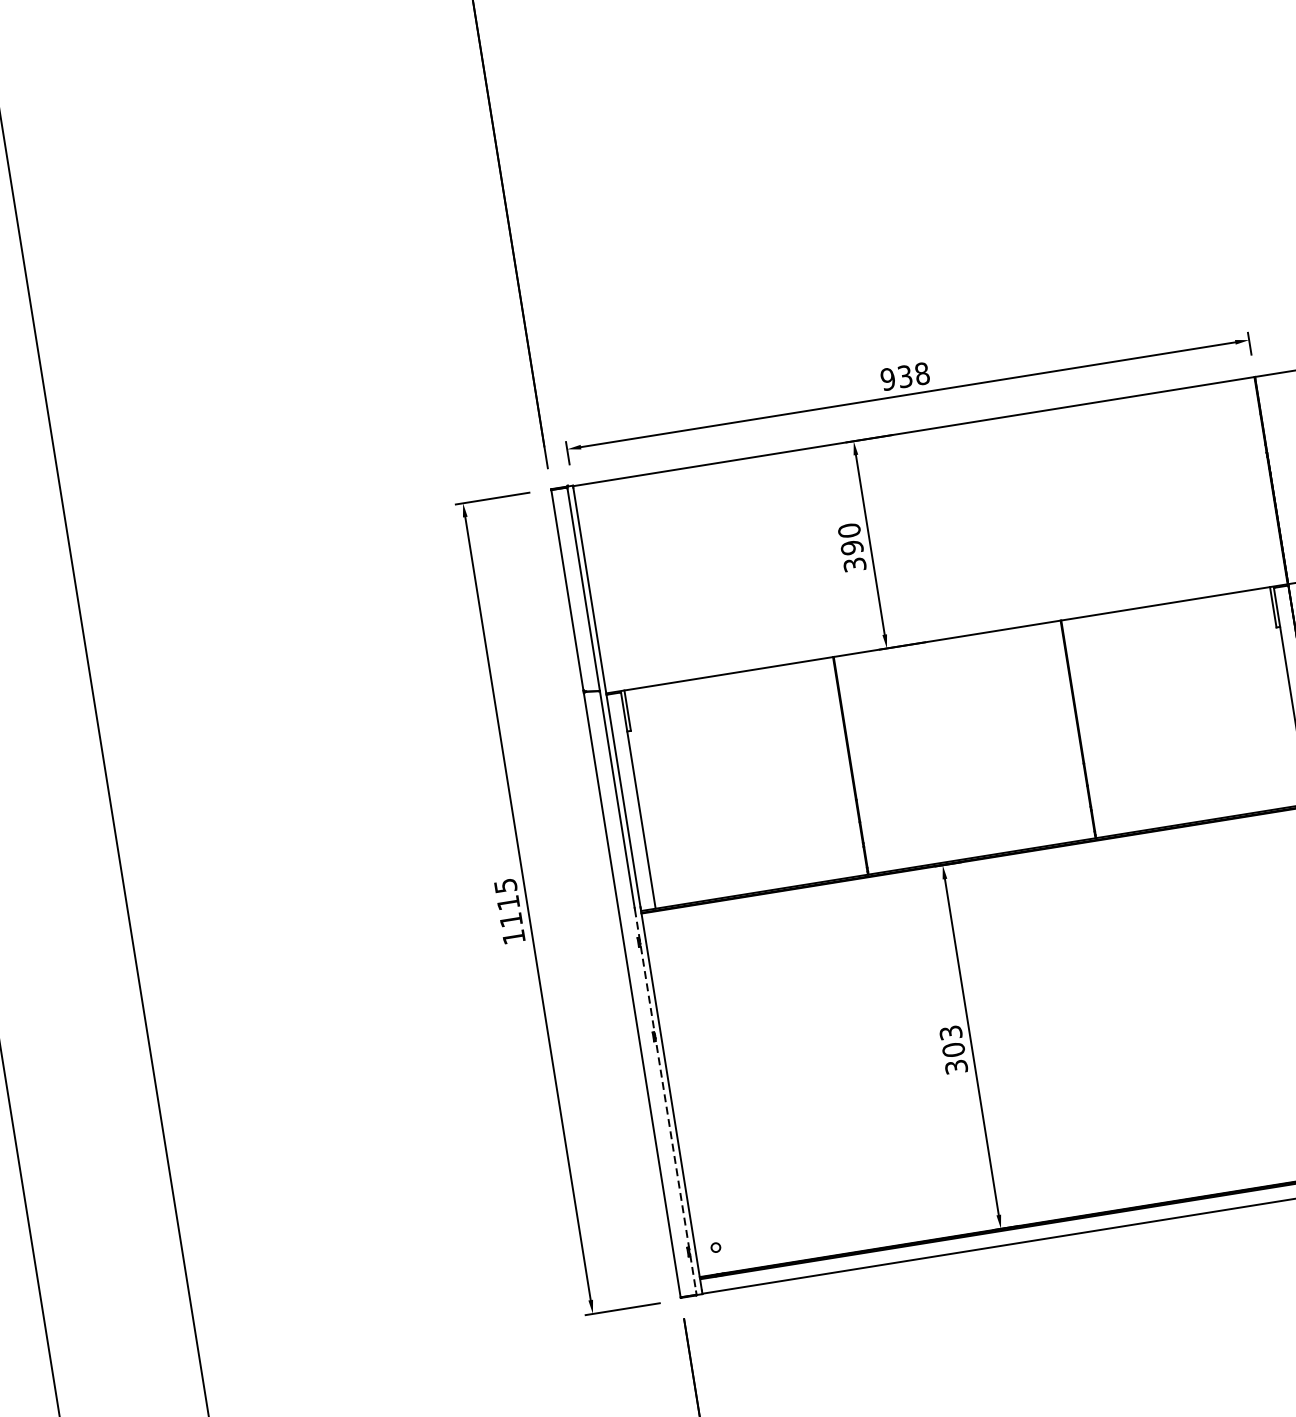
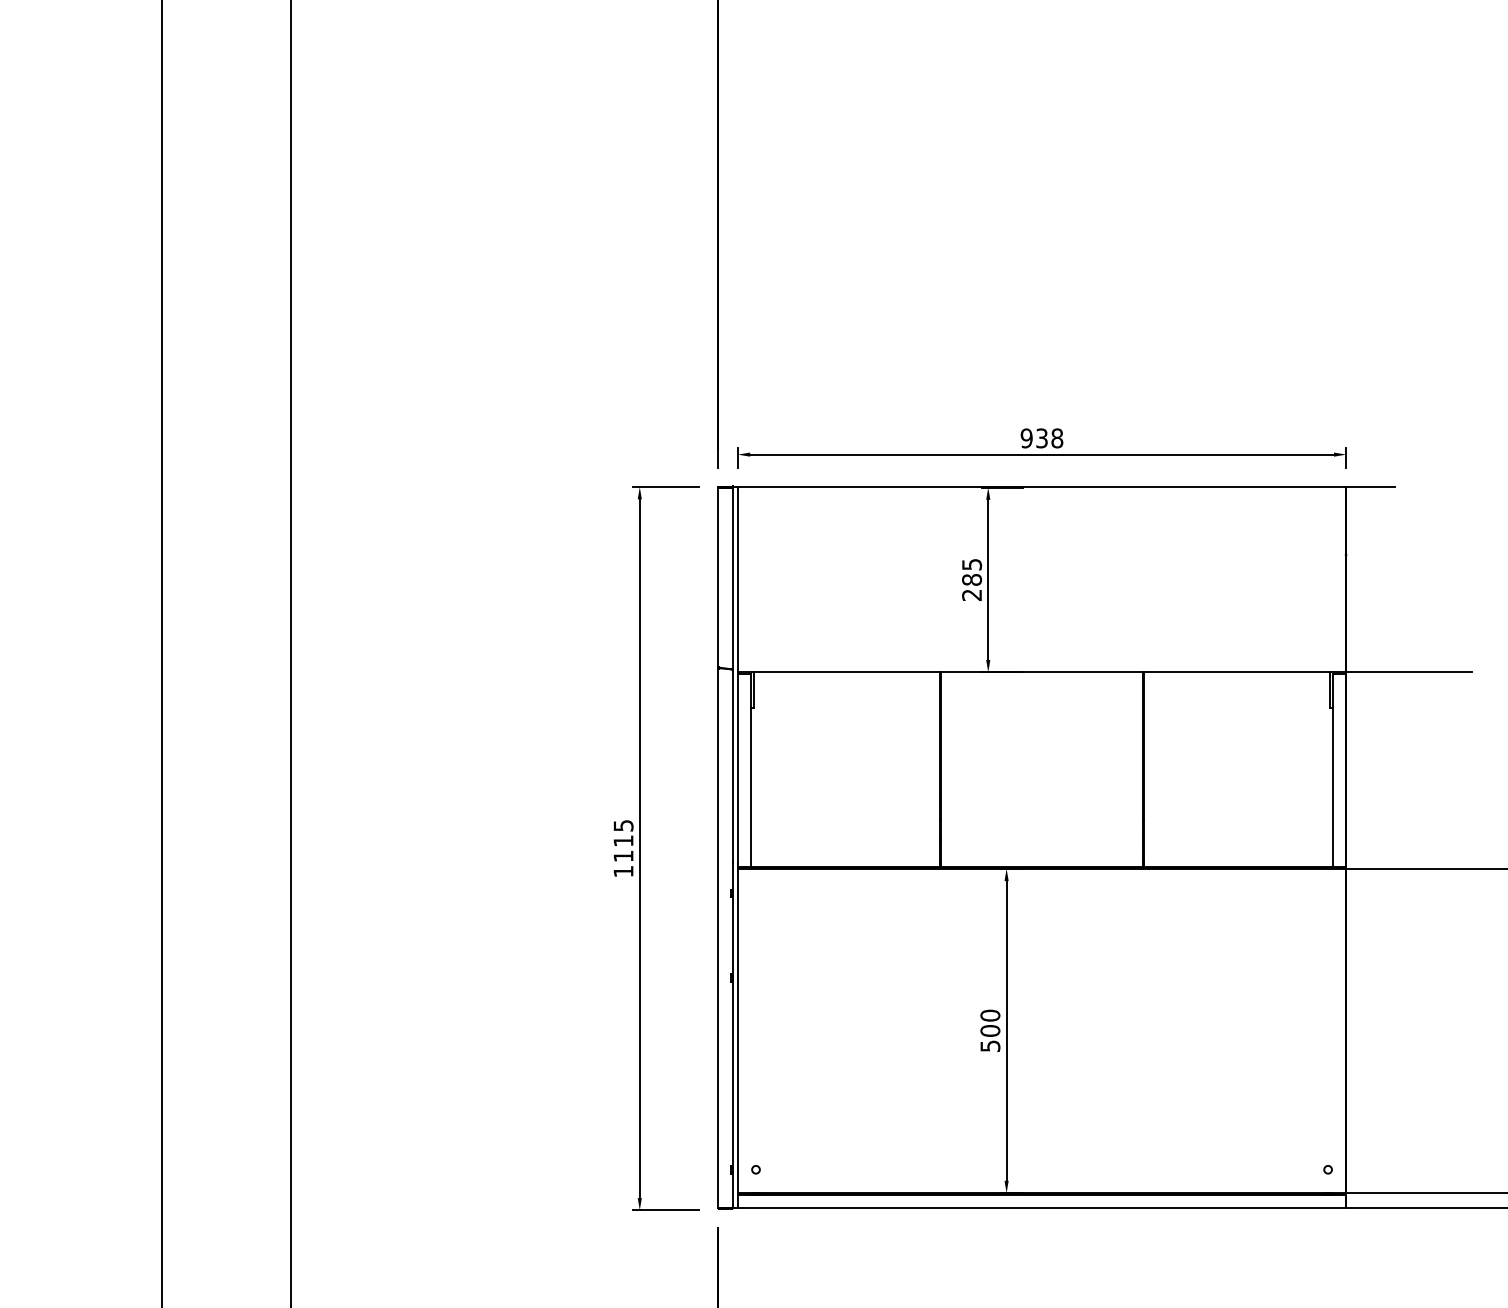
text: (852, 547) -> (972, 579), 390 -> 285
text: (953, 1049) -> (990, 1030), 303 -> 500
line: (665, 1101) -> (732, 1035), dashed -> solid

